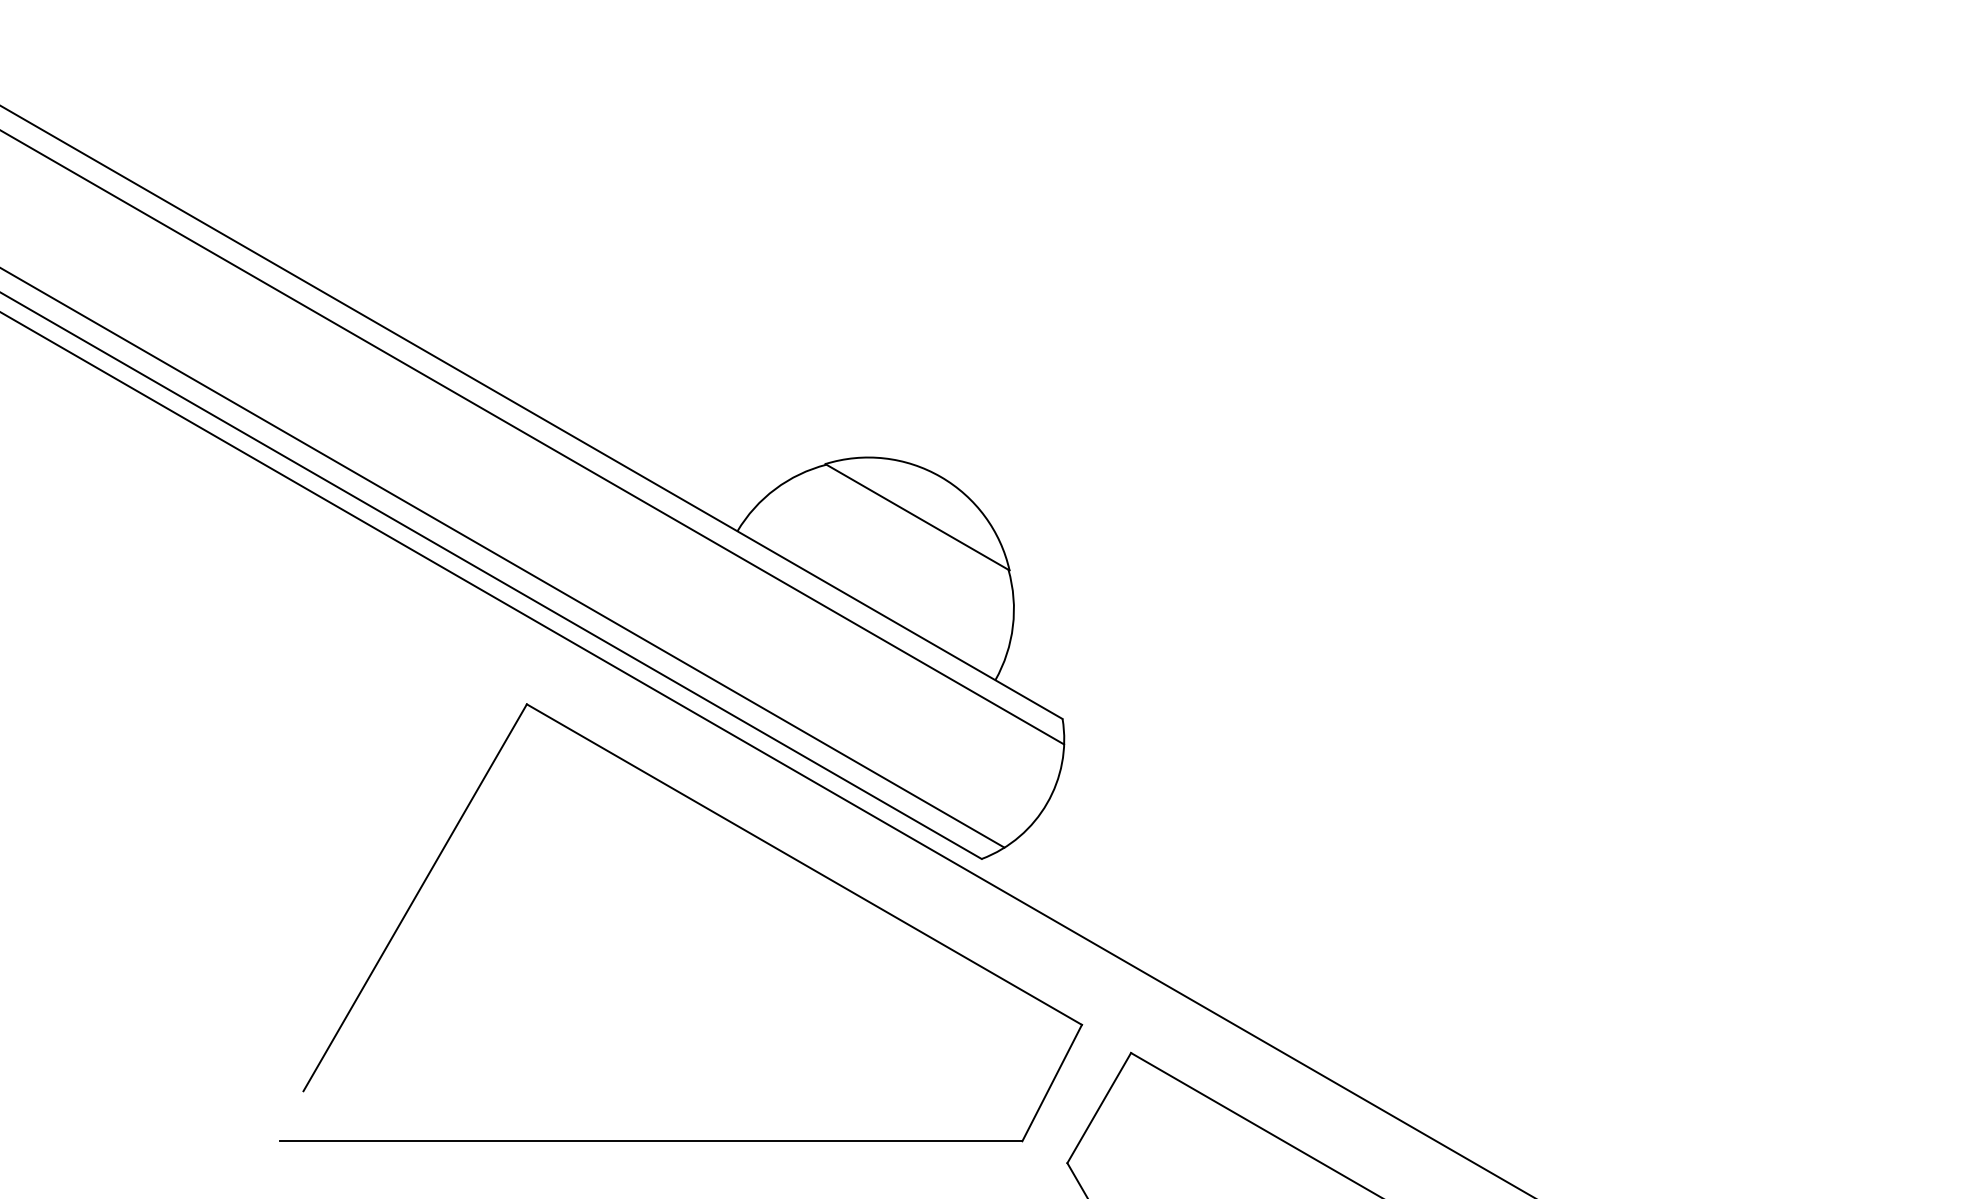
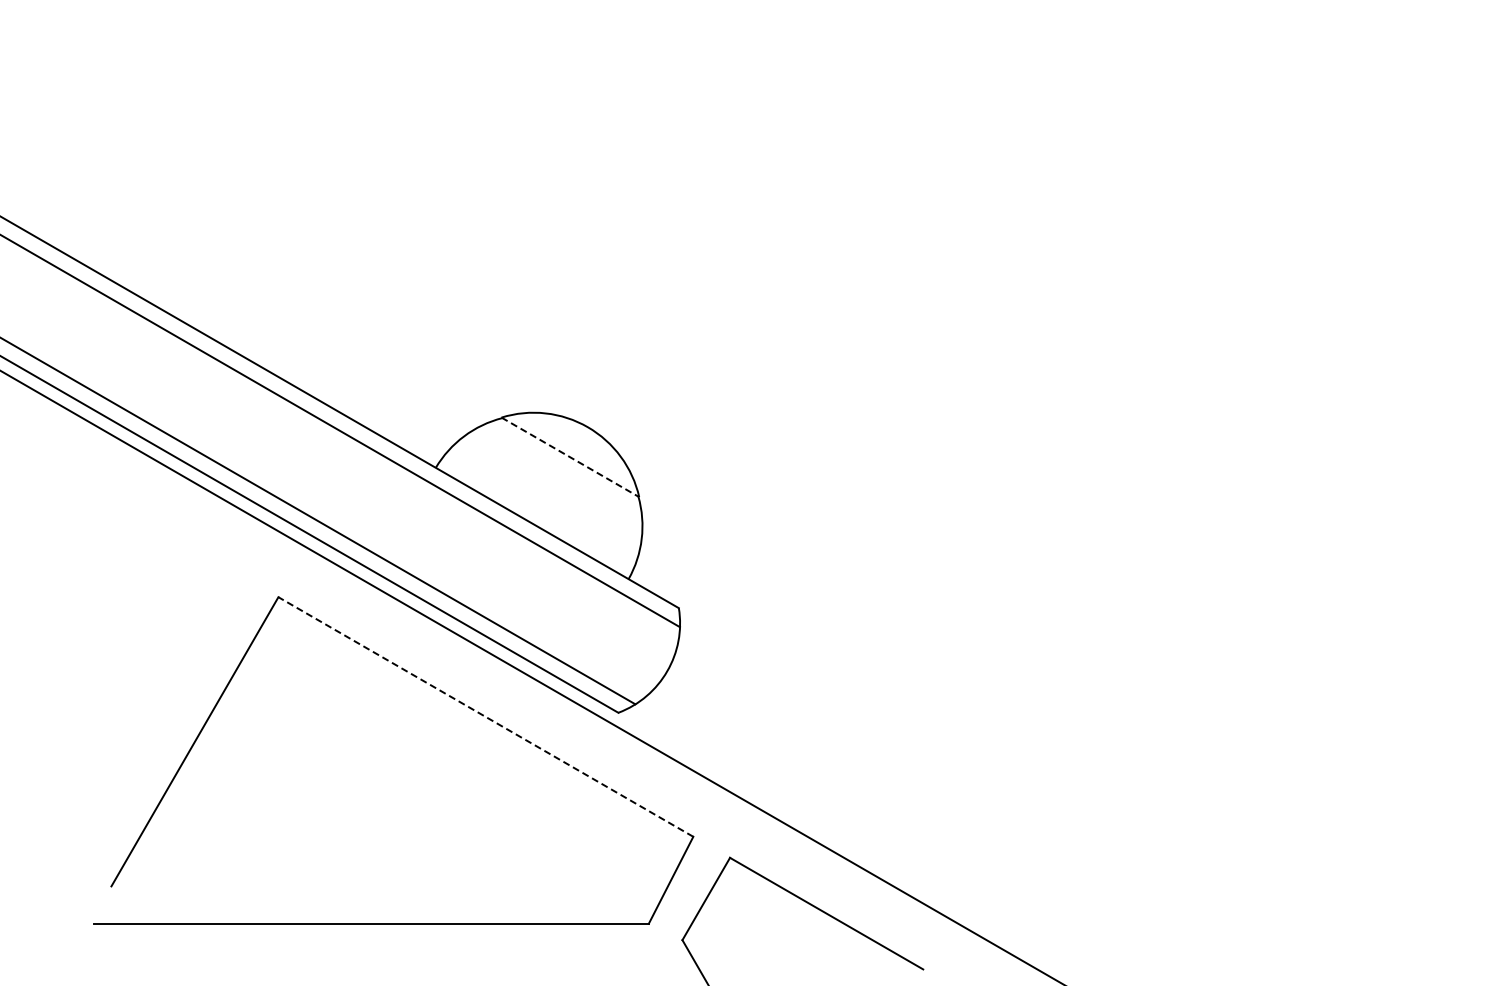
line: (917, 517) -> (570, 457), solid -> dashed
line: (803, 865) -> (485, 717), solid -> dashed

